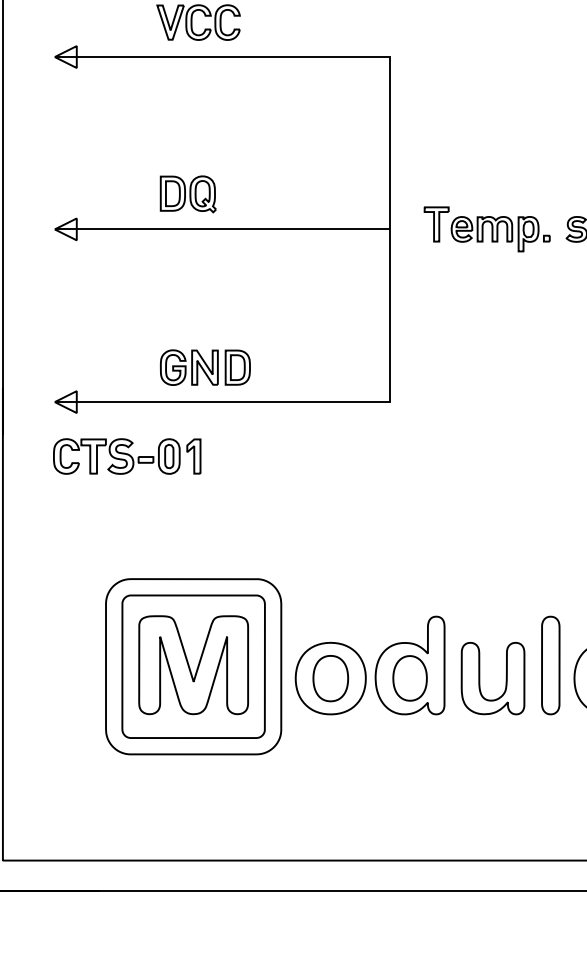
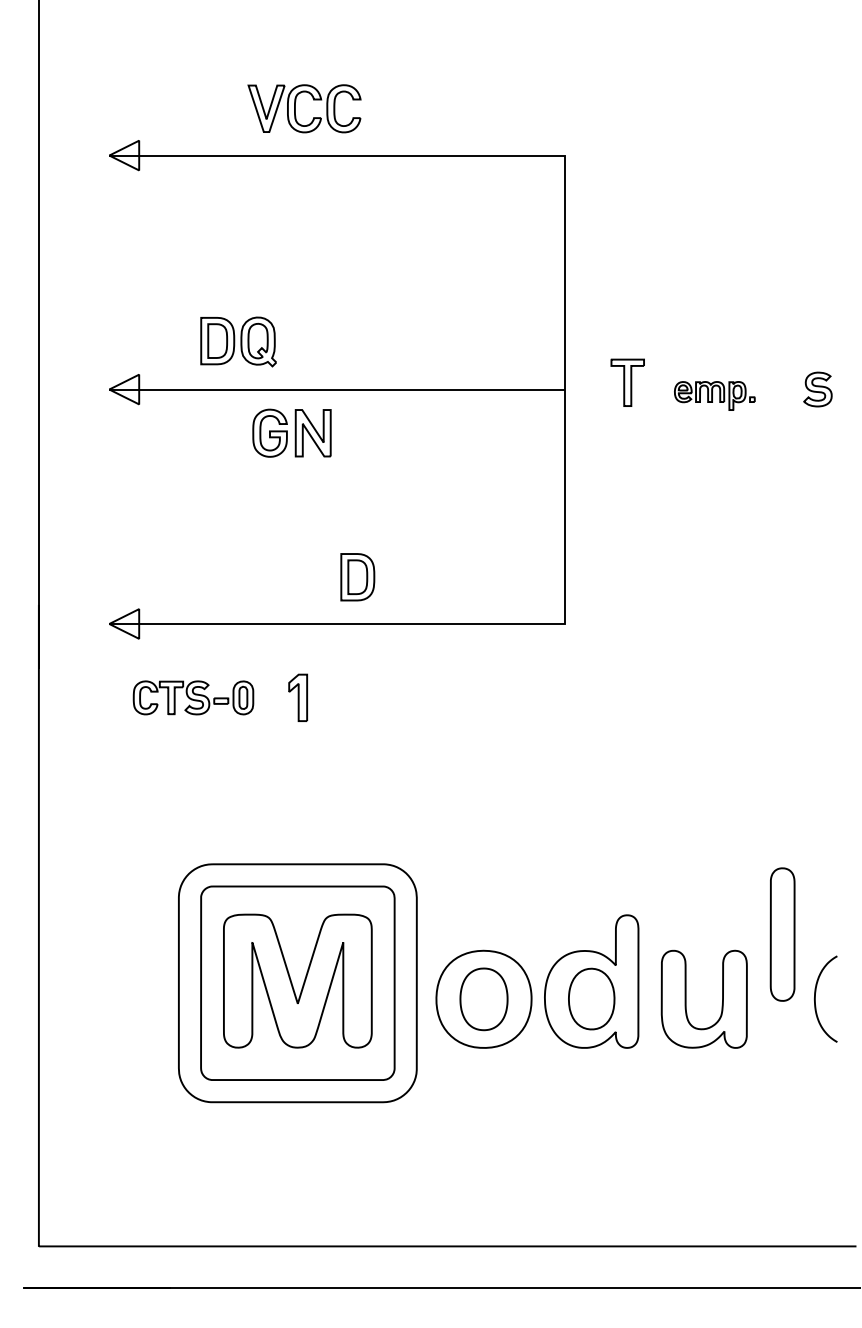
part: (188, 194) -> (238, 341), moved
part: (500, 233) -> (714, 395), size x0.6
part: (188, 367) -> (291, 432), moved
part: (116, 456) -> (193, 697), size x0.7
part: (550, 665) -> (782, 934), moved

